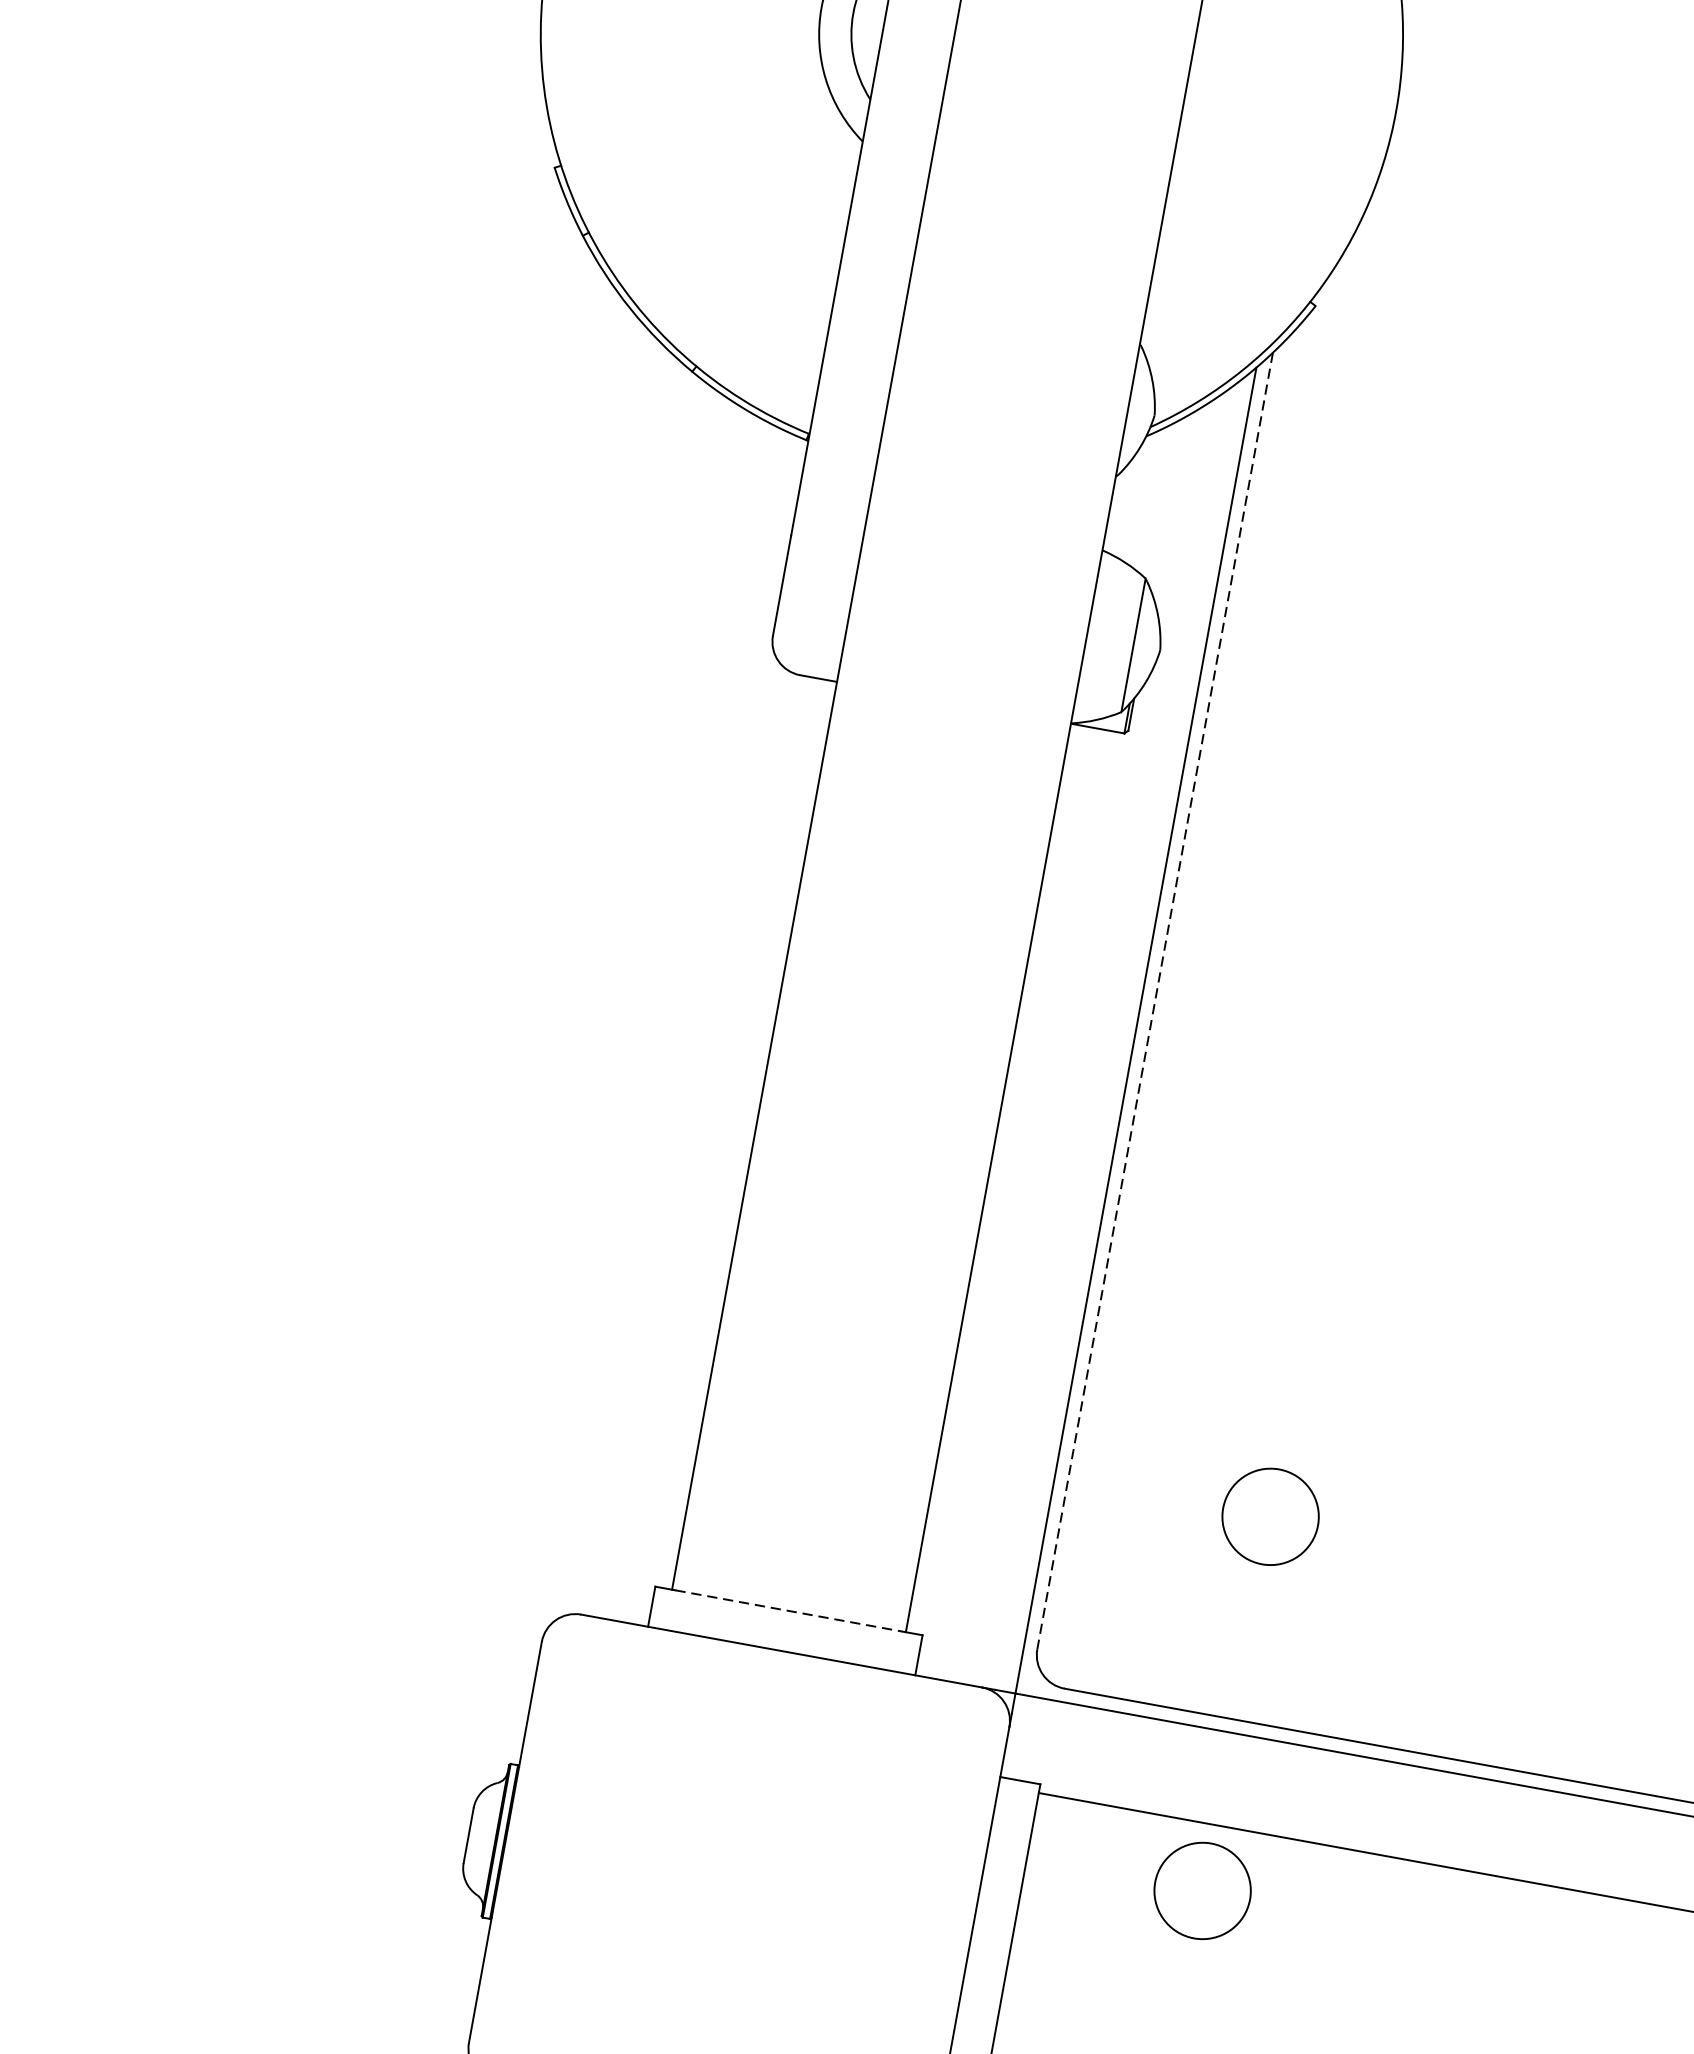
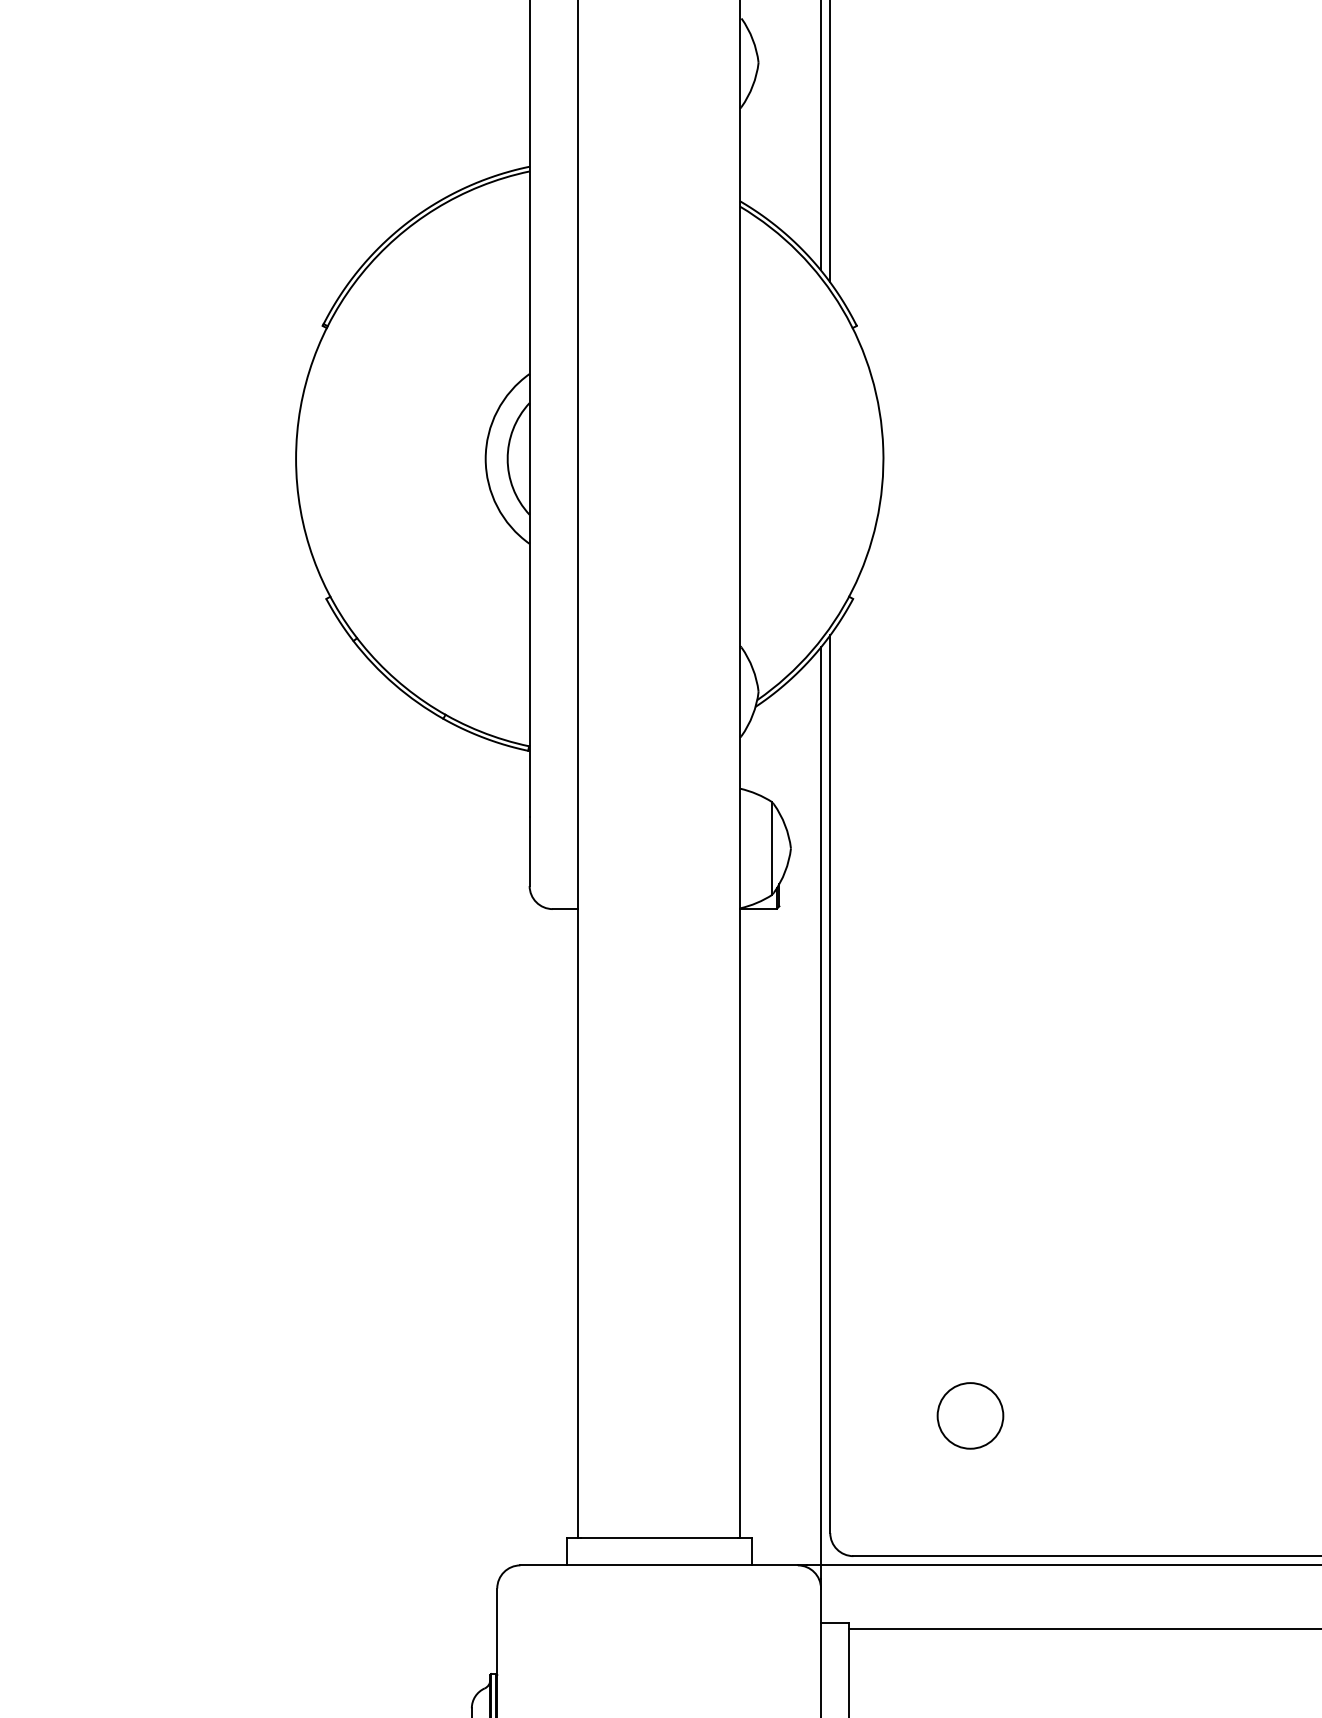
line: (1155, 1001) -> (830, 1084), dashed -> solid
line: (789, 1610) -> (659, 1537), dashed -> solid
circle: (1202, 1890) -> (970, 1674), removed

